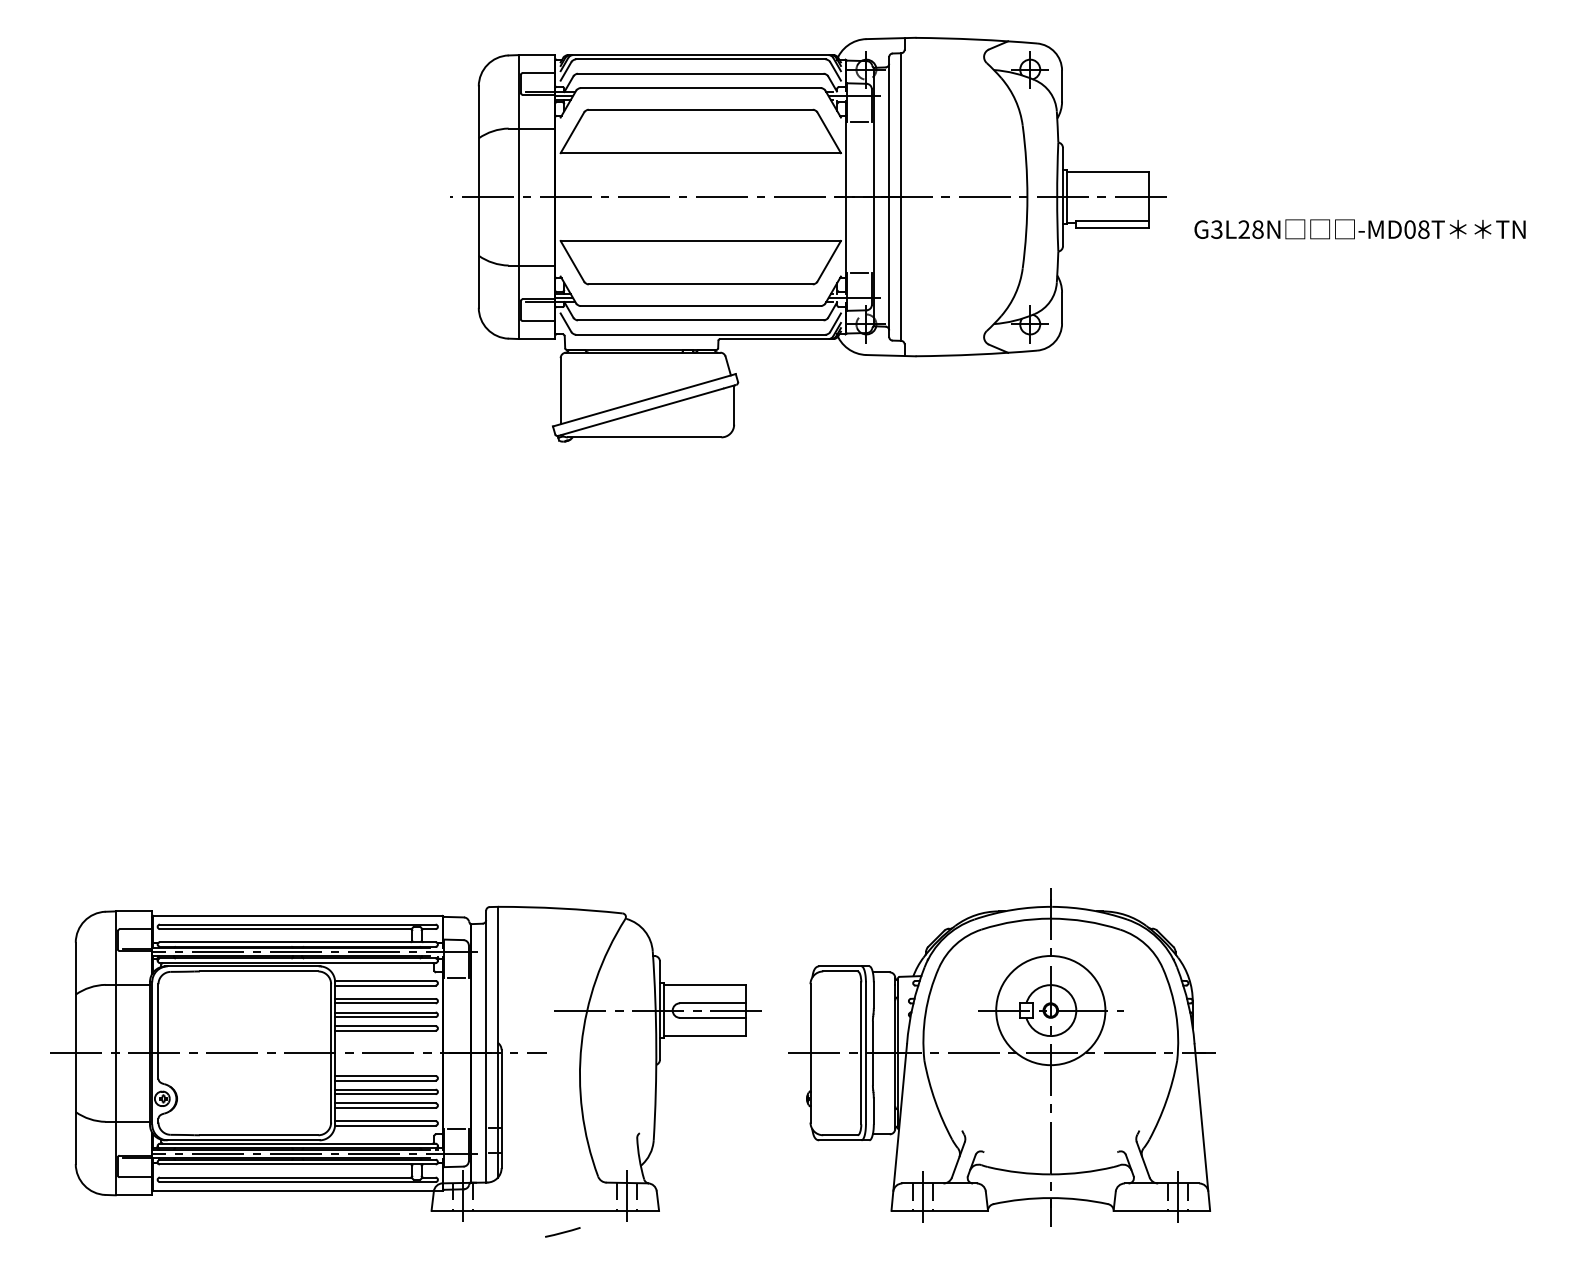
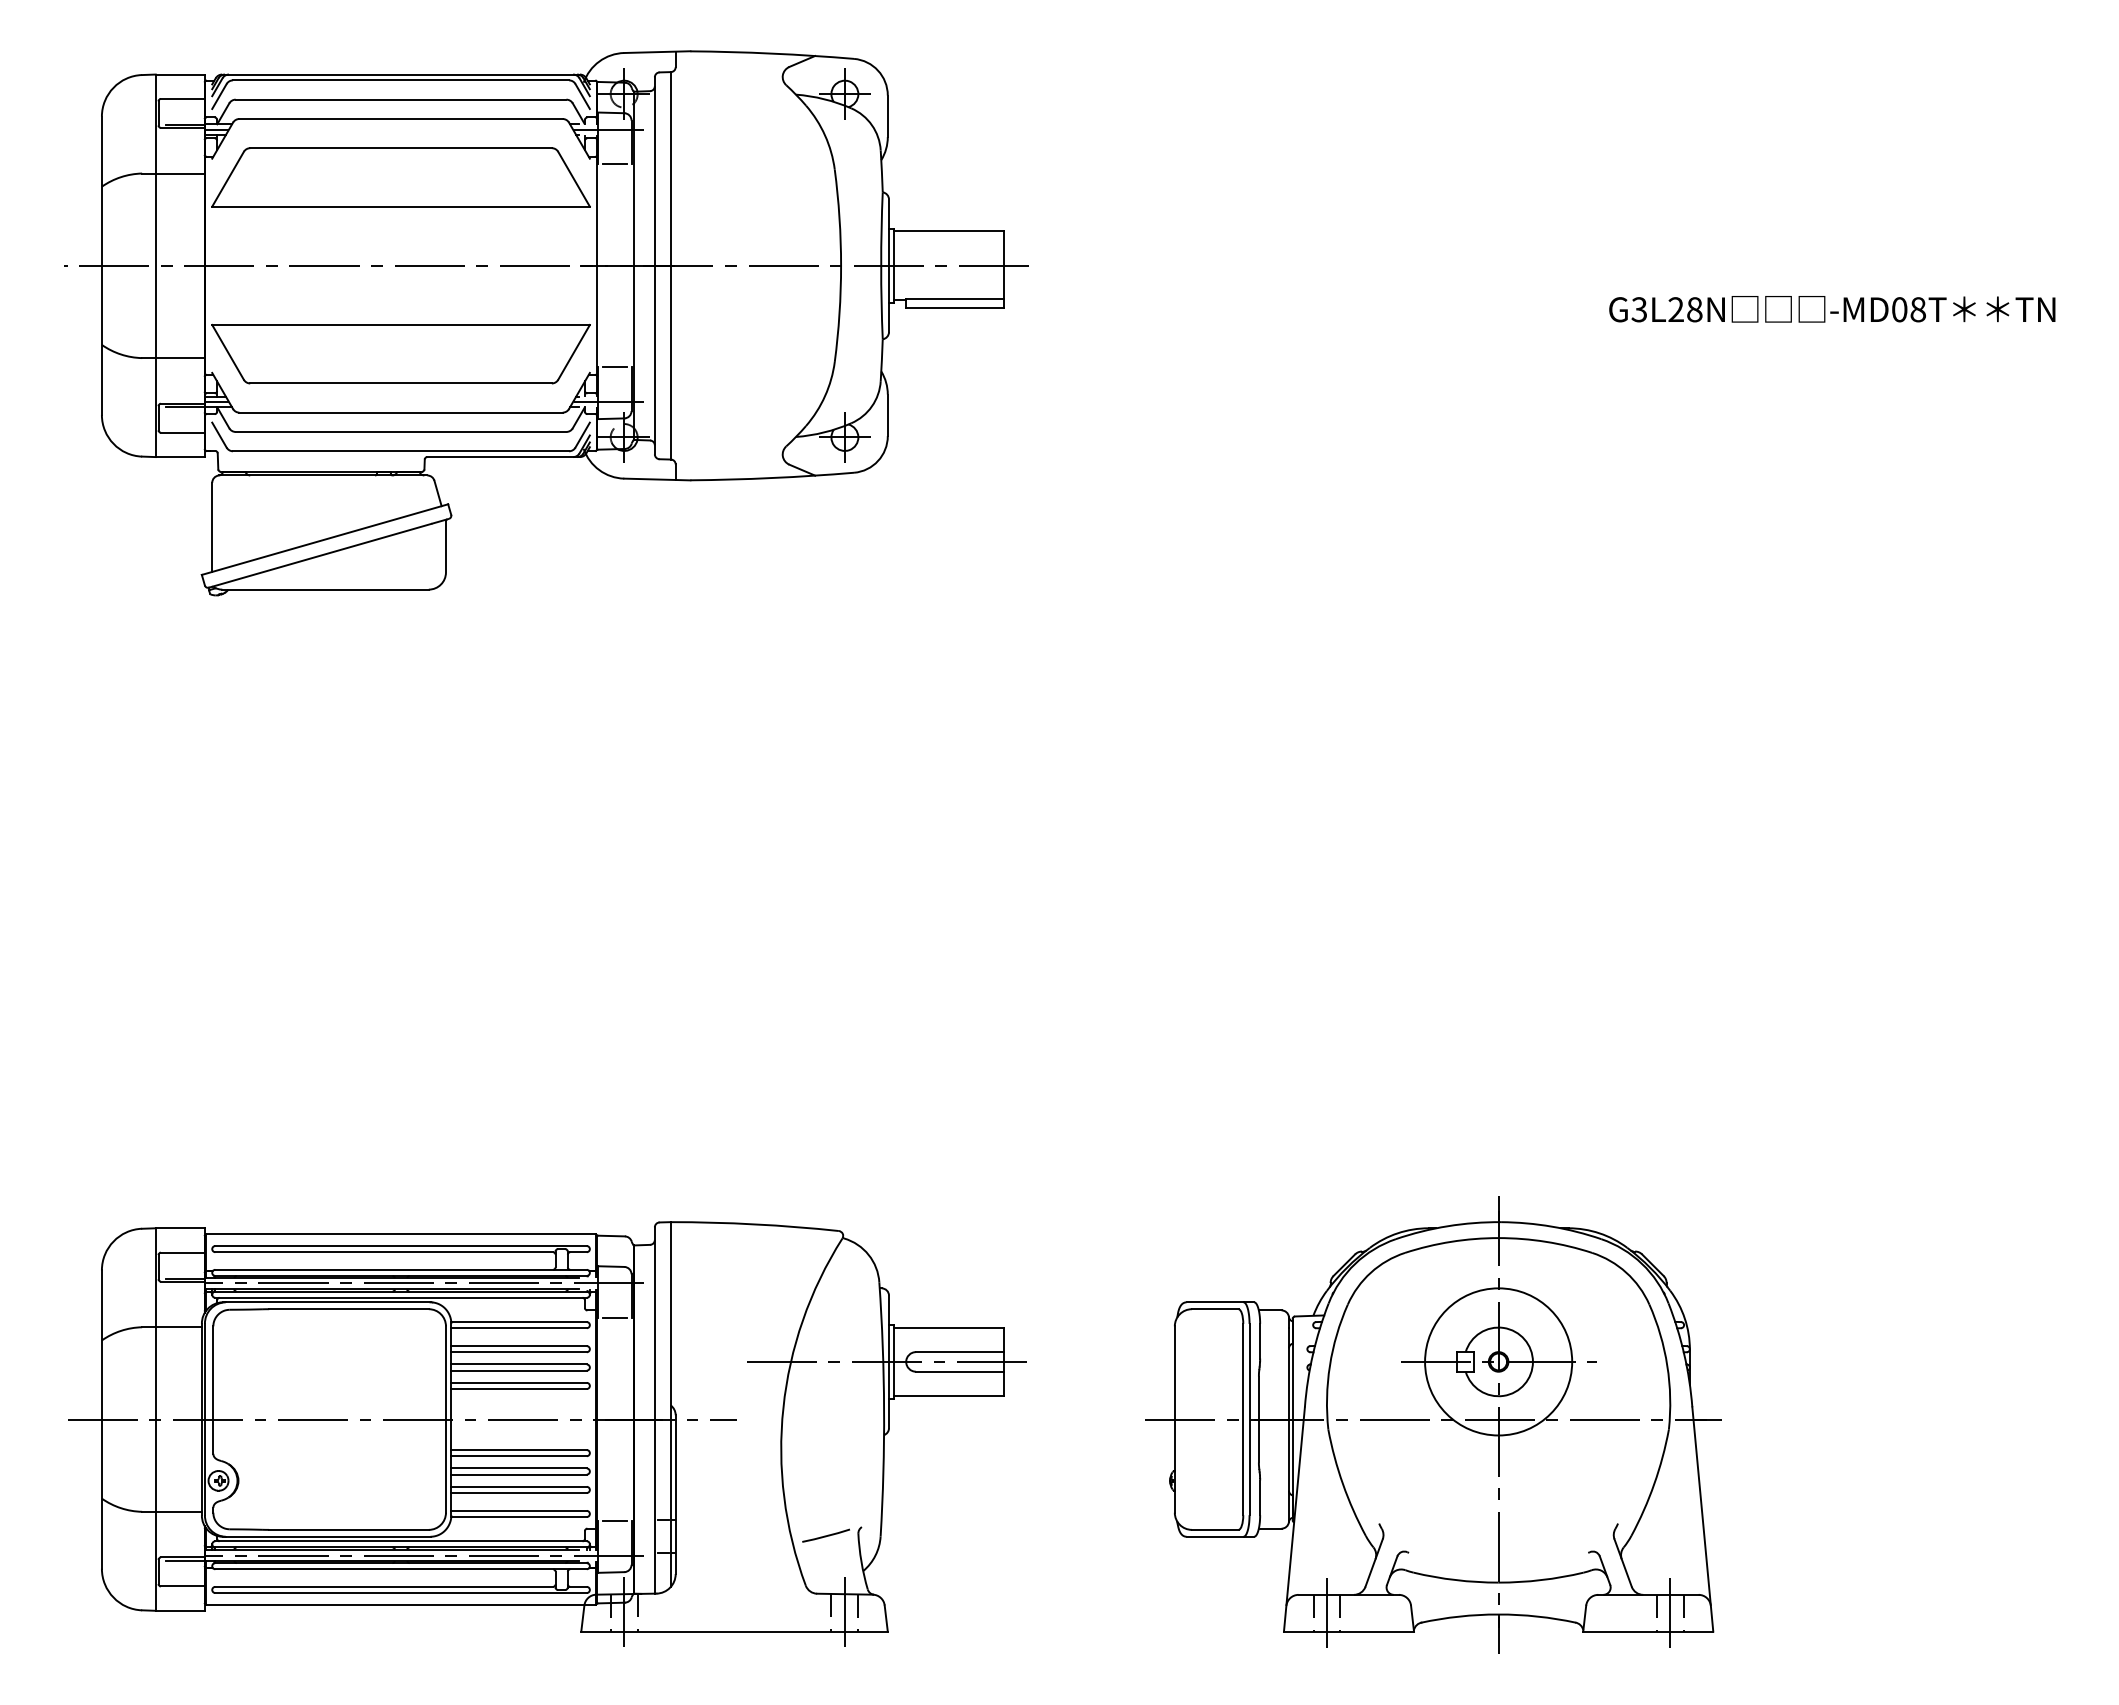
part: (808, 239) -> (546, 323), moved
part: (1002, 1057) -> (1433, 1424), moved
line: (562, 1232) -> (825, 1535), moved

